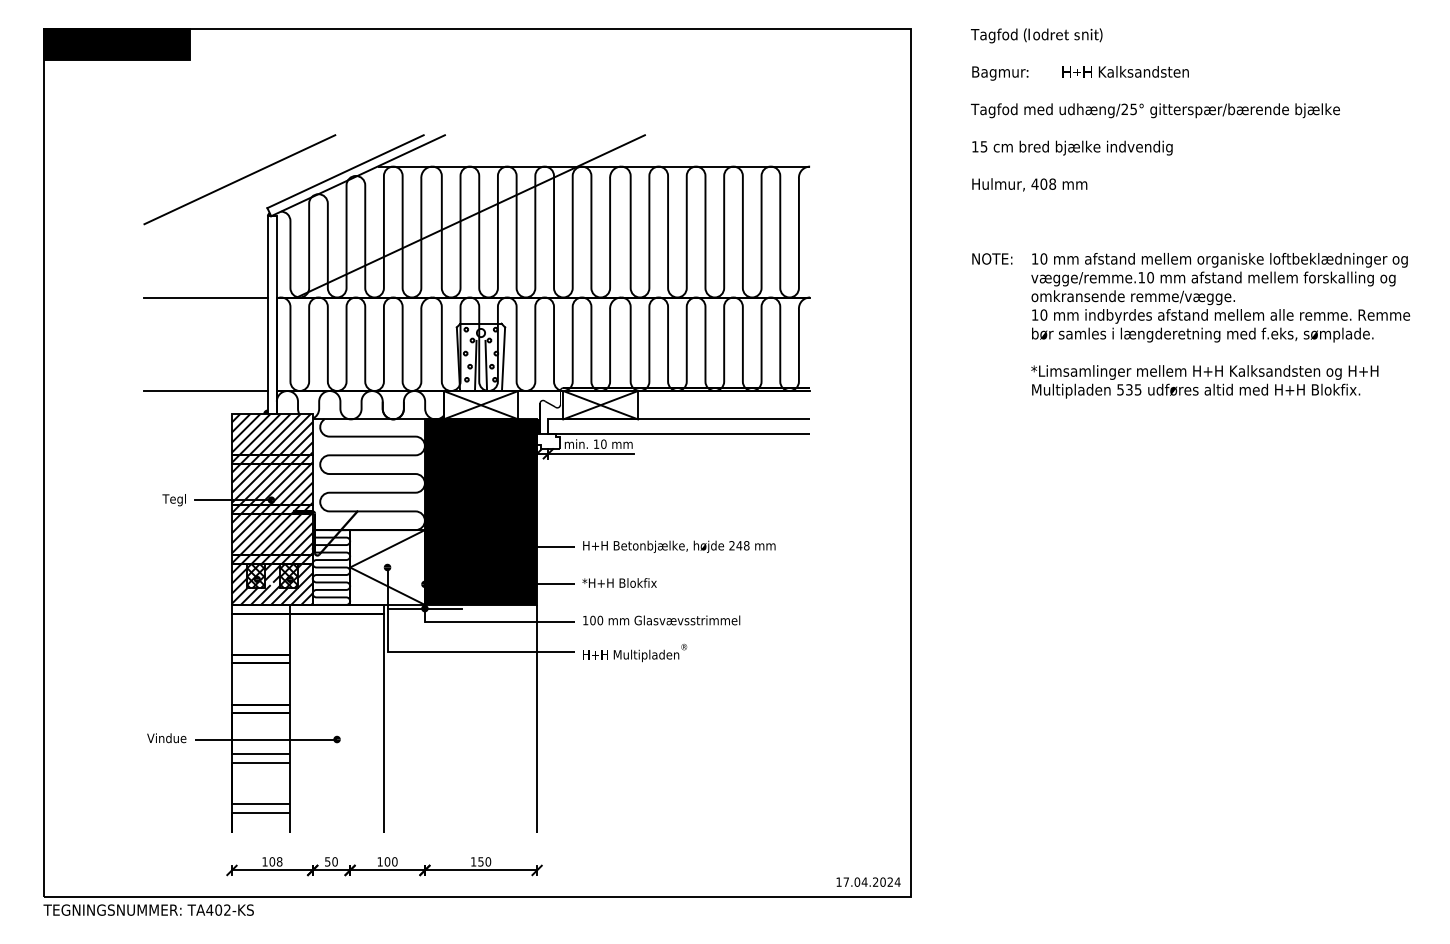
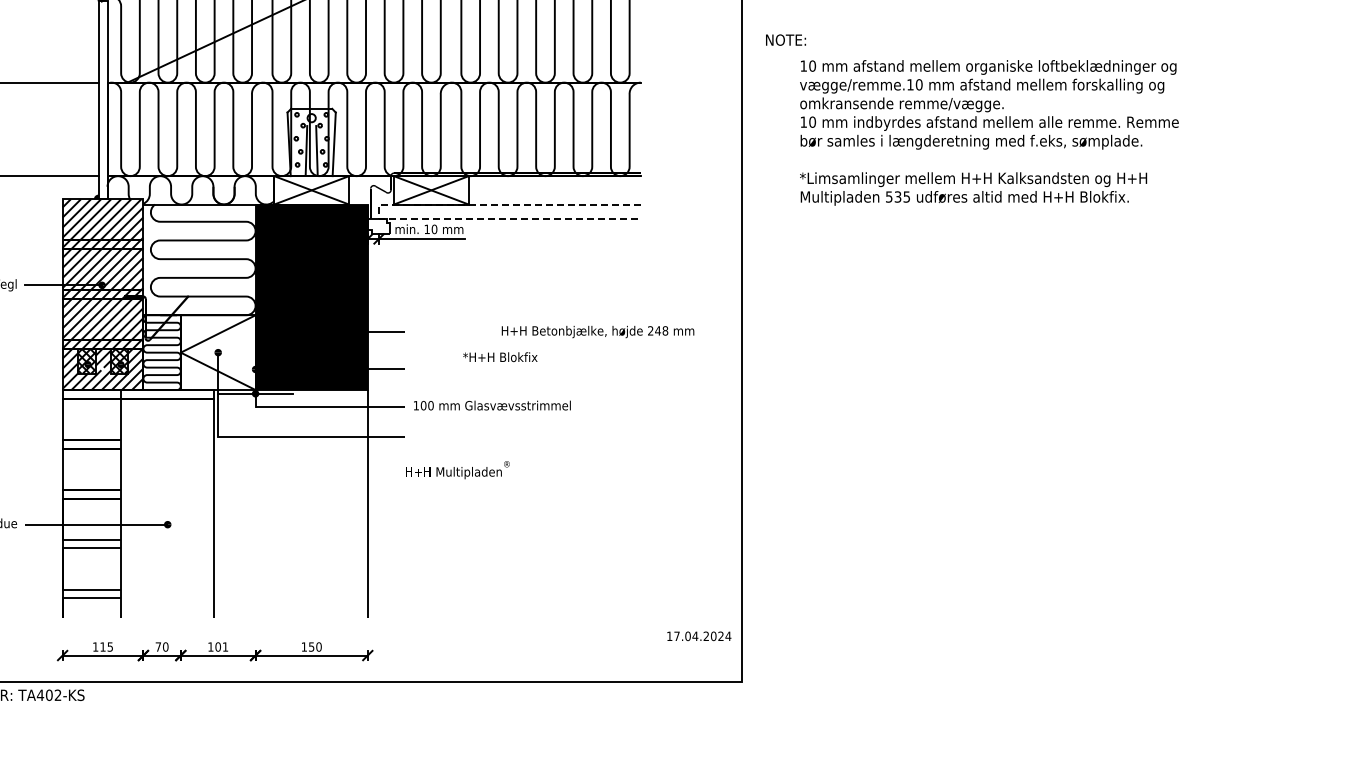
text: (992, 258) -> (786, 39), moved
text: (1220, 325) -> (989, 132), moved
line: (548, 427) -> (379, 212), solid -> dashed
text: (679, 546) -> (598, 331), moved
text: (619, 582) -> (500, 356), moved
text: (635, 652) -> (458, 469), moved
text: (275, 861) -> (106, 646), 108 -> 115
text: (327, 861) -> (158, 646), 50 -> 70
text: (394, 861) -> (225, 646), 100 -> 101
text: (868, 881) -> (699, 635), moved

